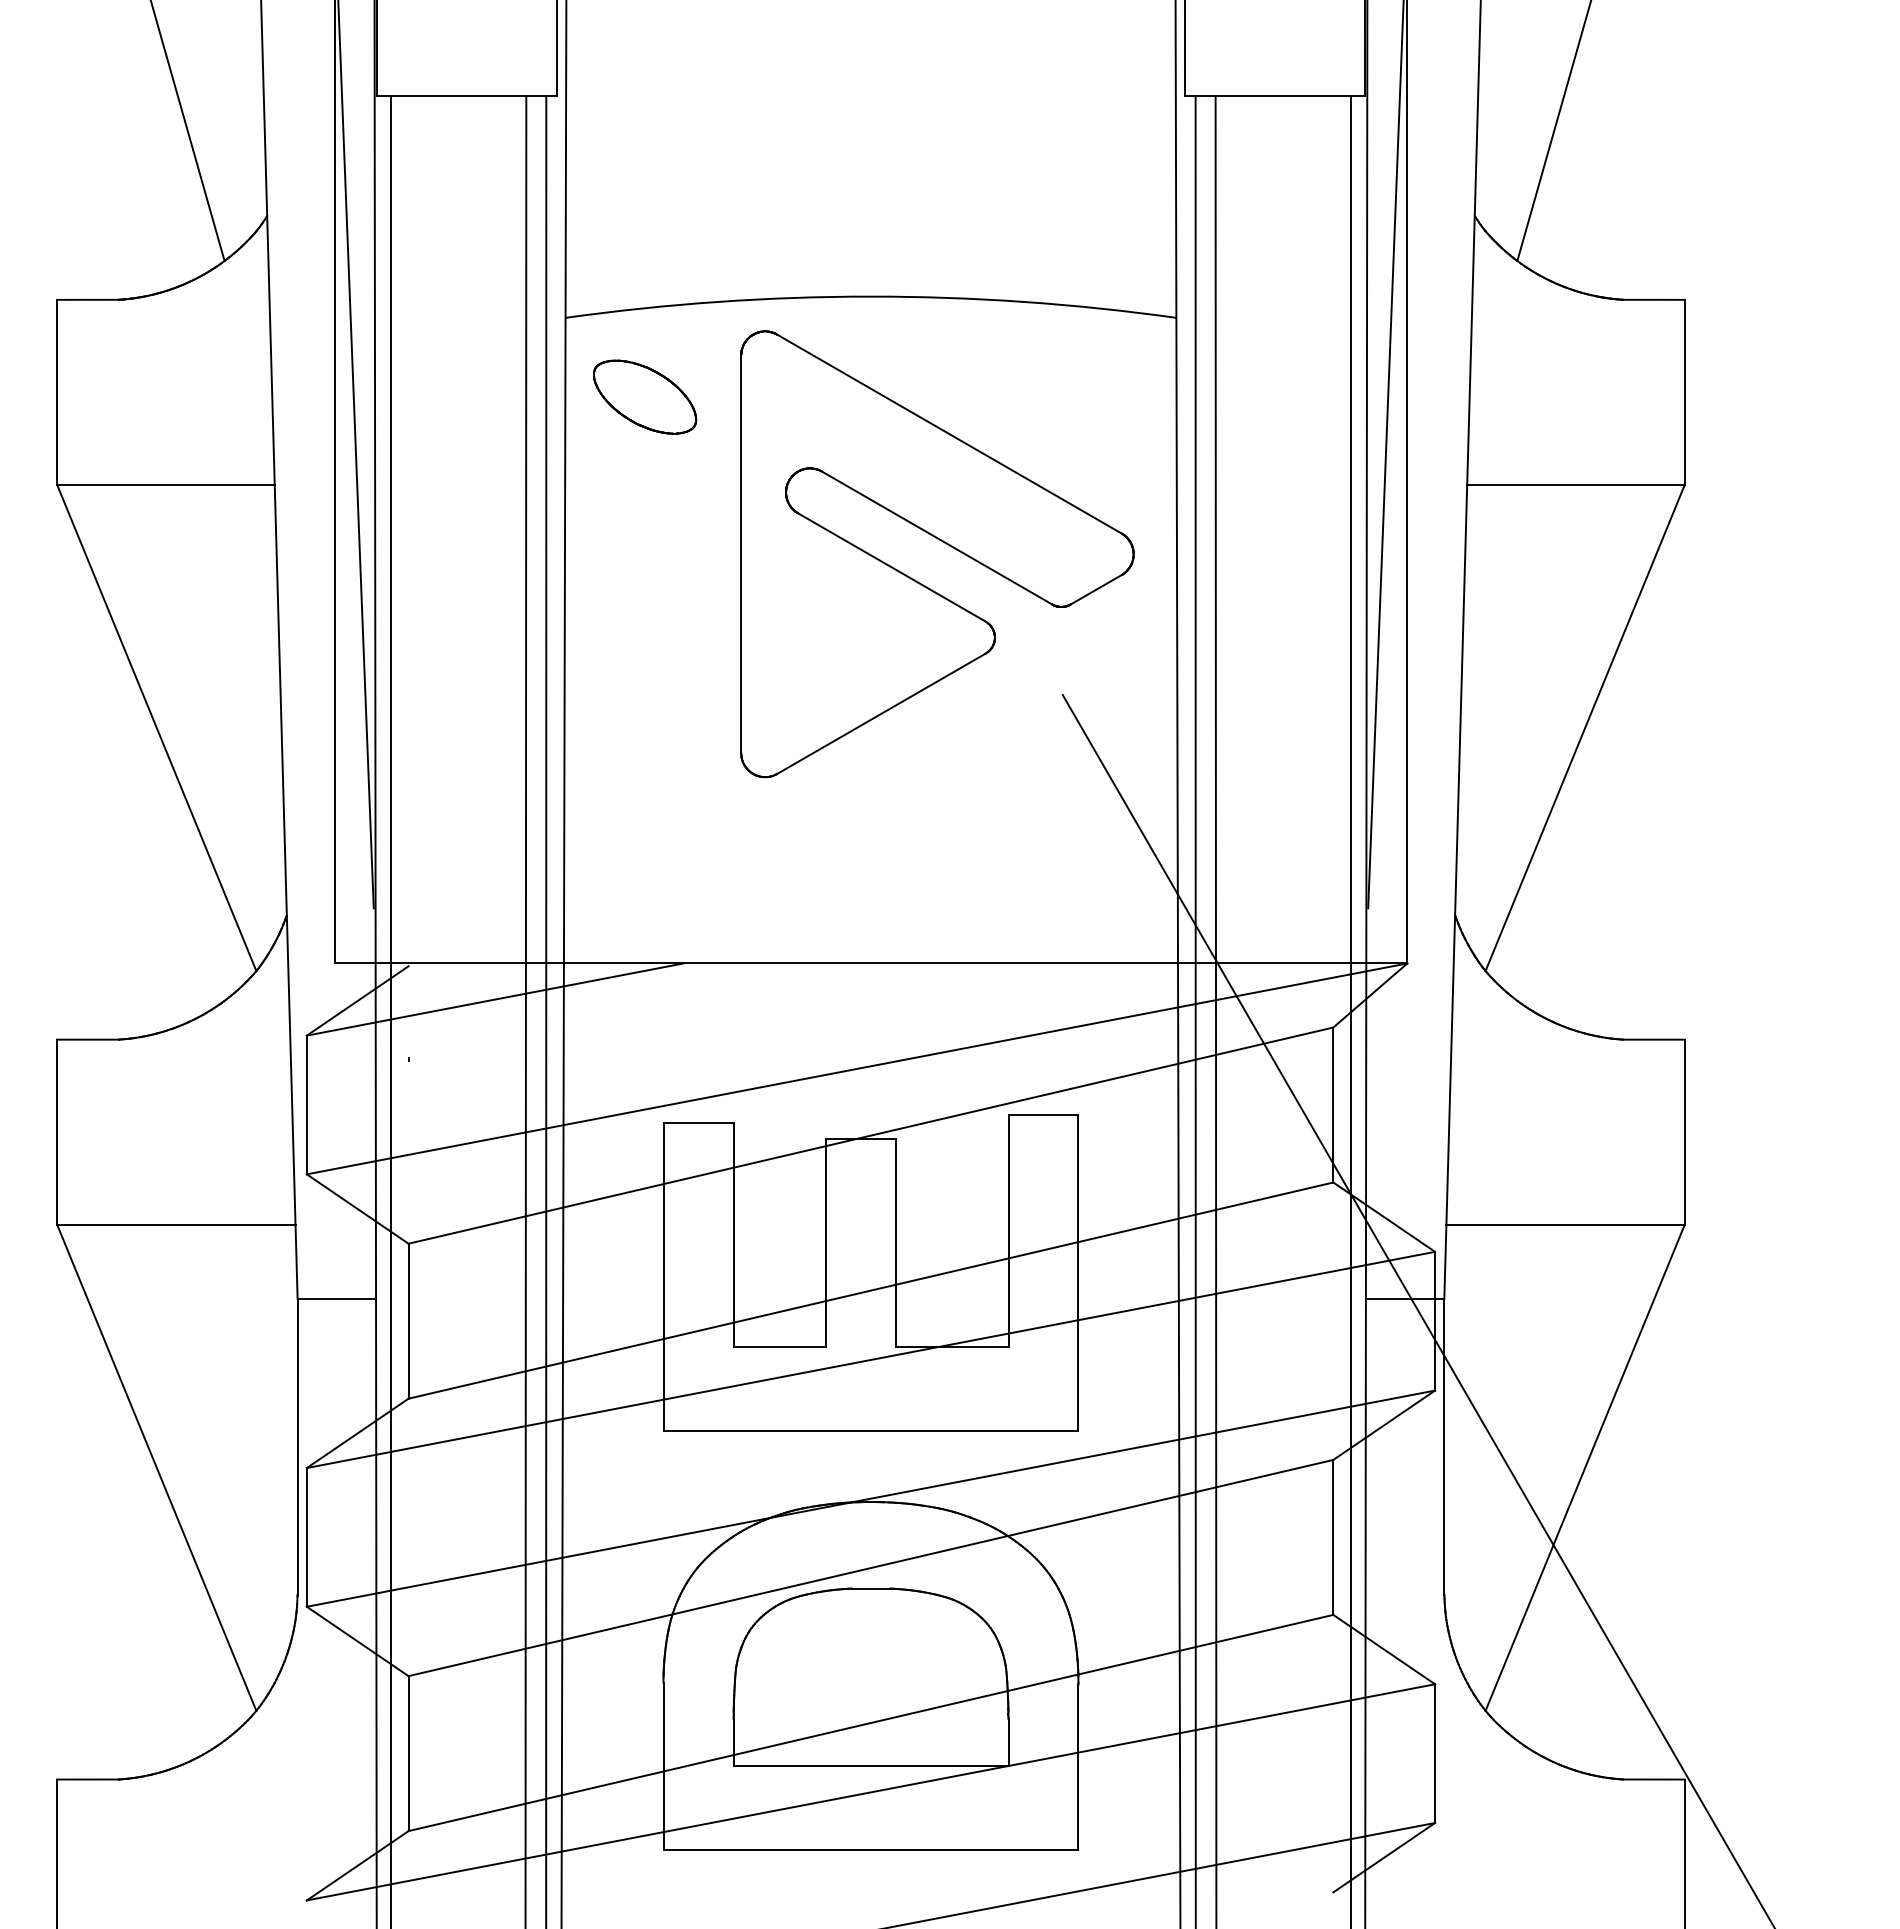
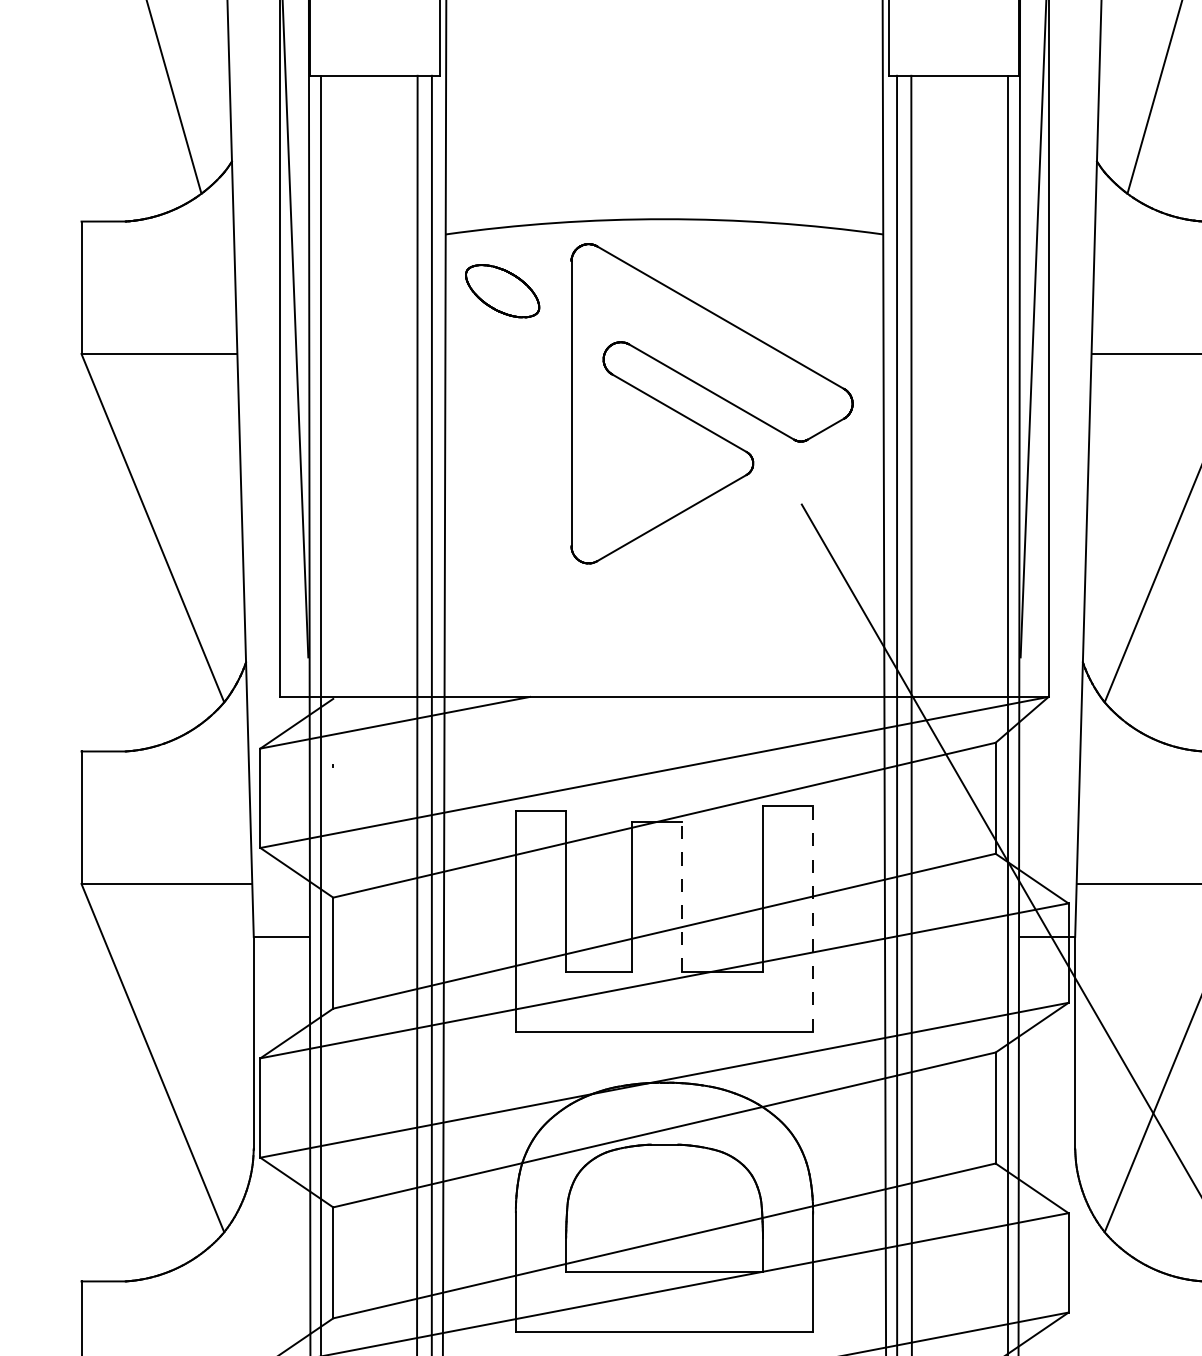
line: (895, 1242) -> (682, 896), solid -> dashed
line: (1078, 1273) -> (813, 918), solid -> dashed

